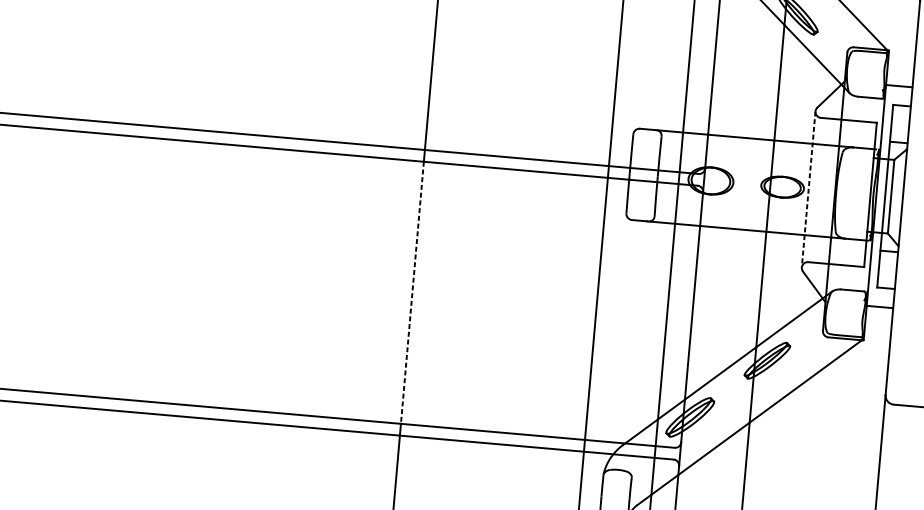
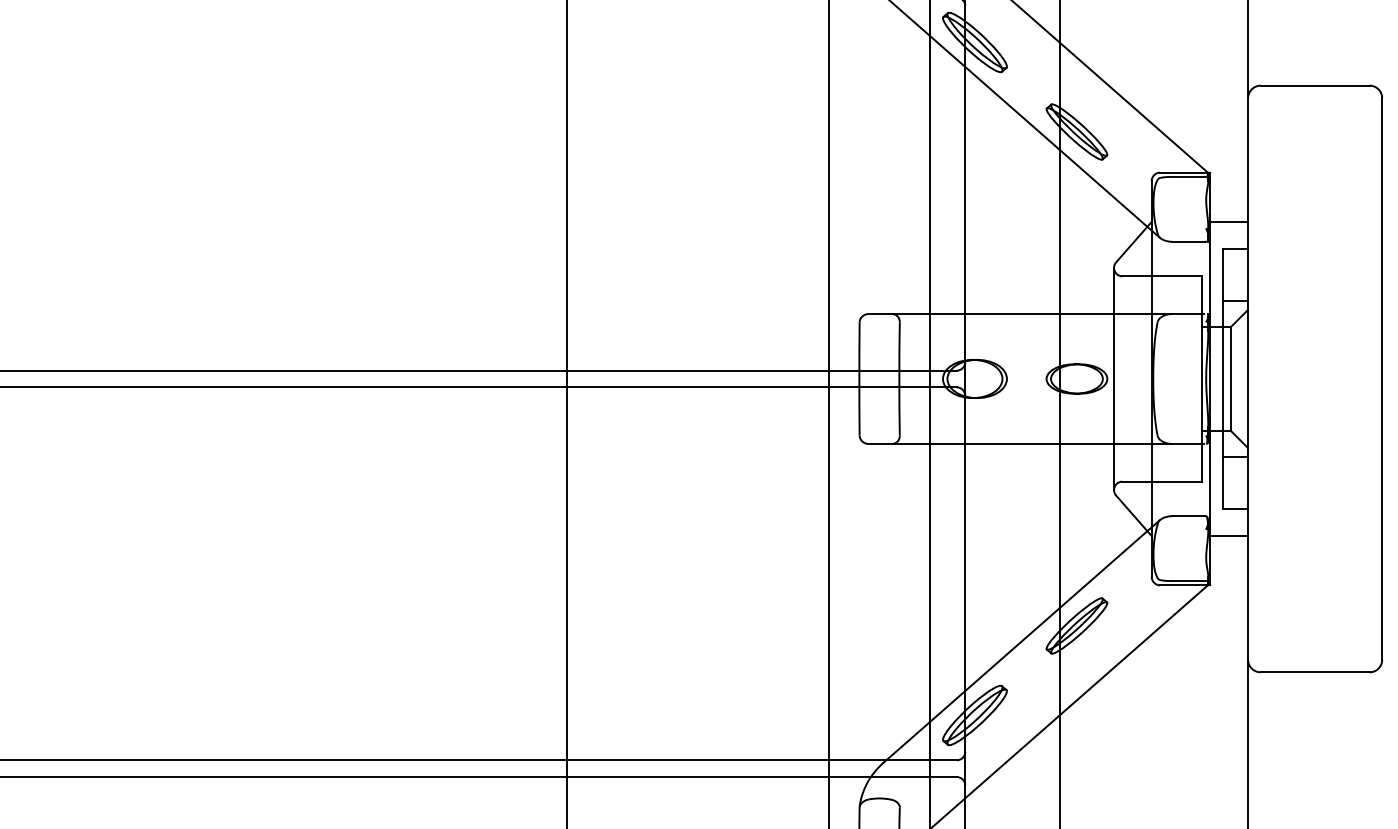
line: (808, 189) -> (1114, 379), dashed -> solid
line: (412, 293) -> (567, 574), dashed -> solid

